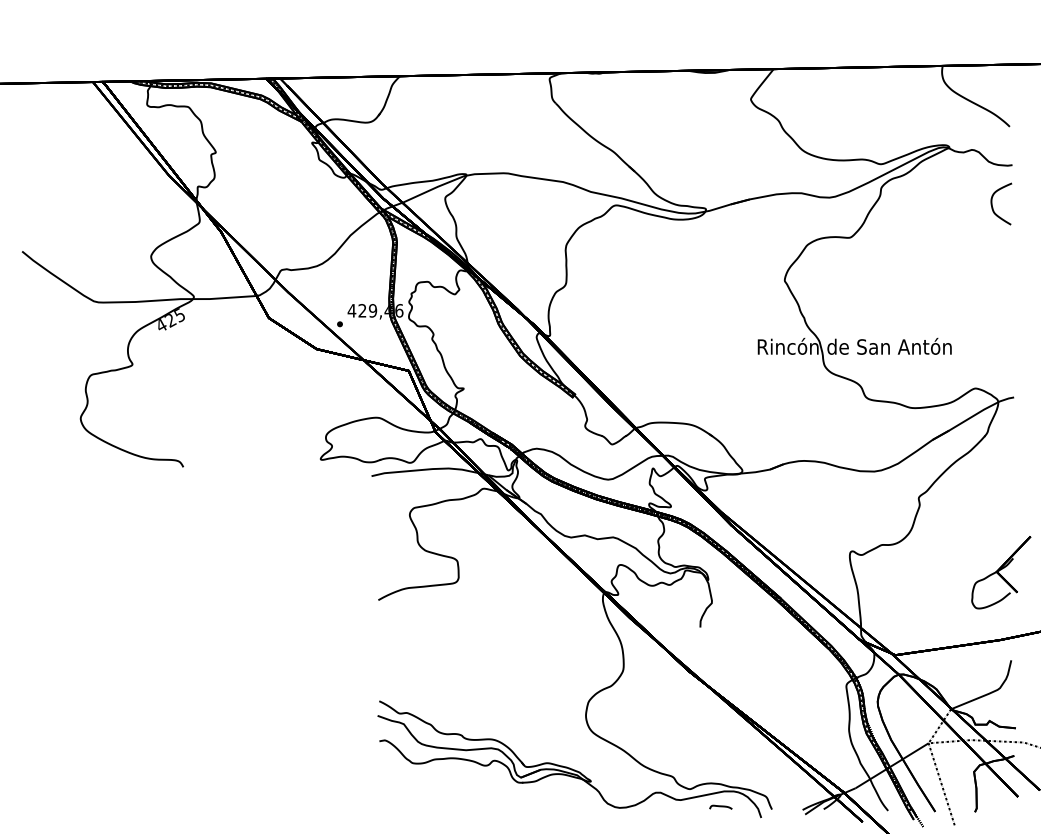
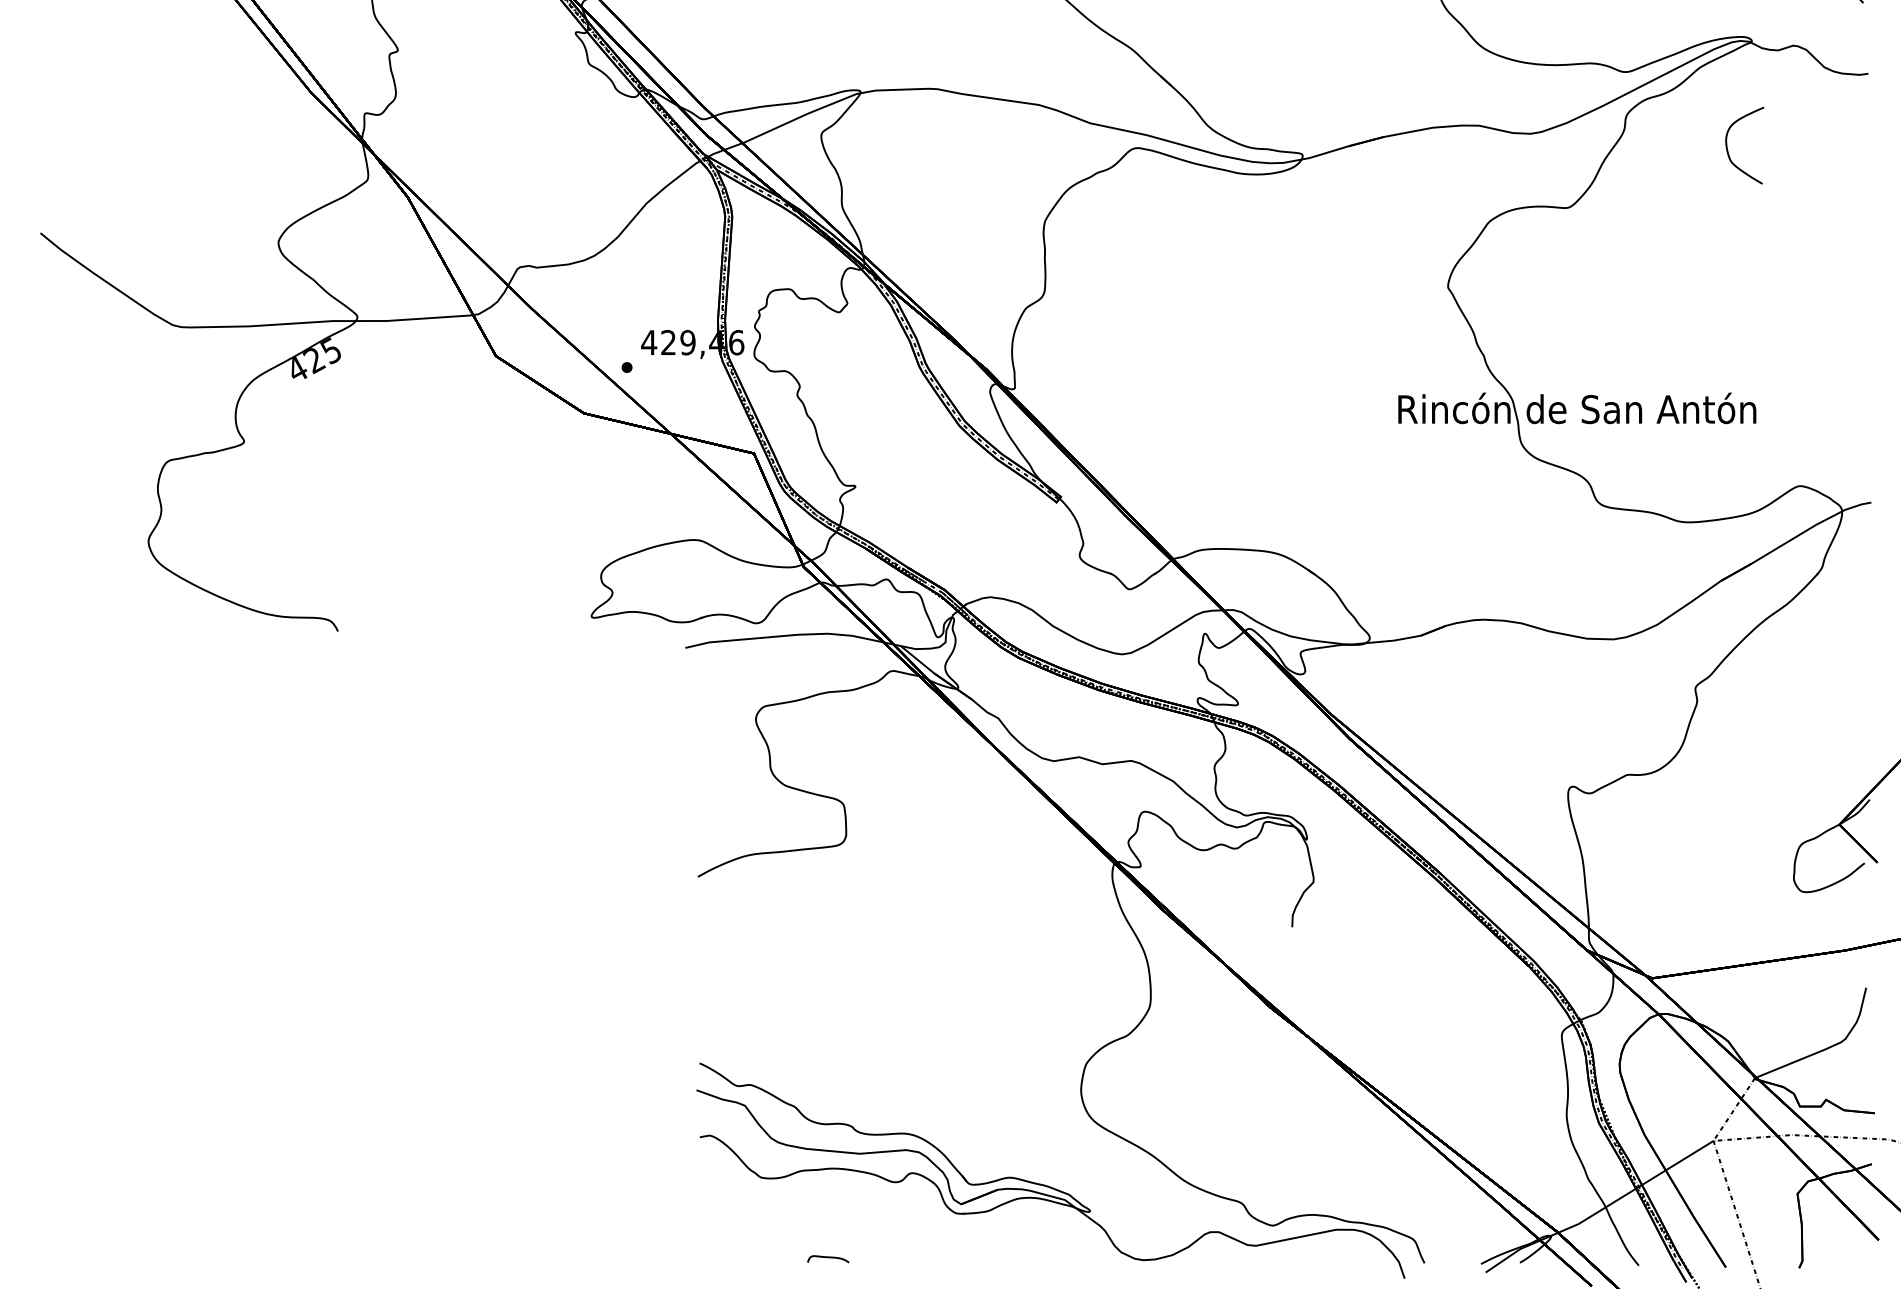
curve: (993, 207) -> (1729, 151), moved
curve: (720, 806) -> (827, 1257), moved

